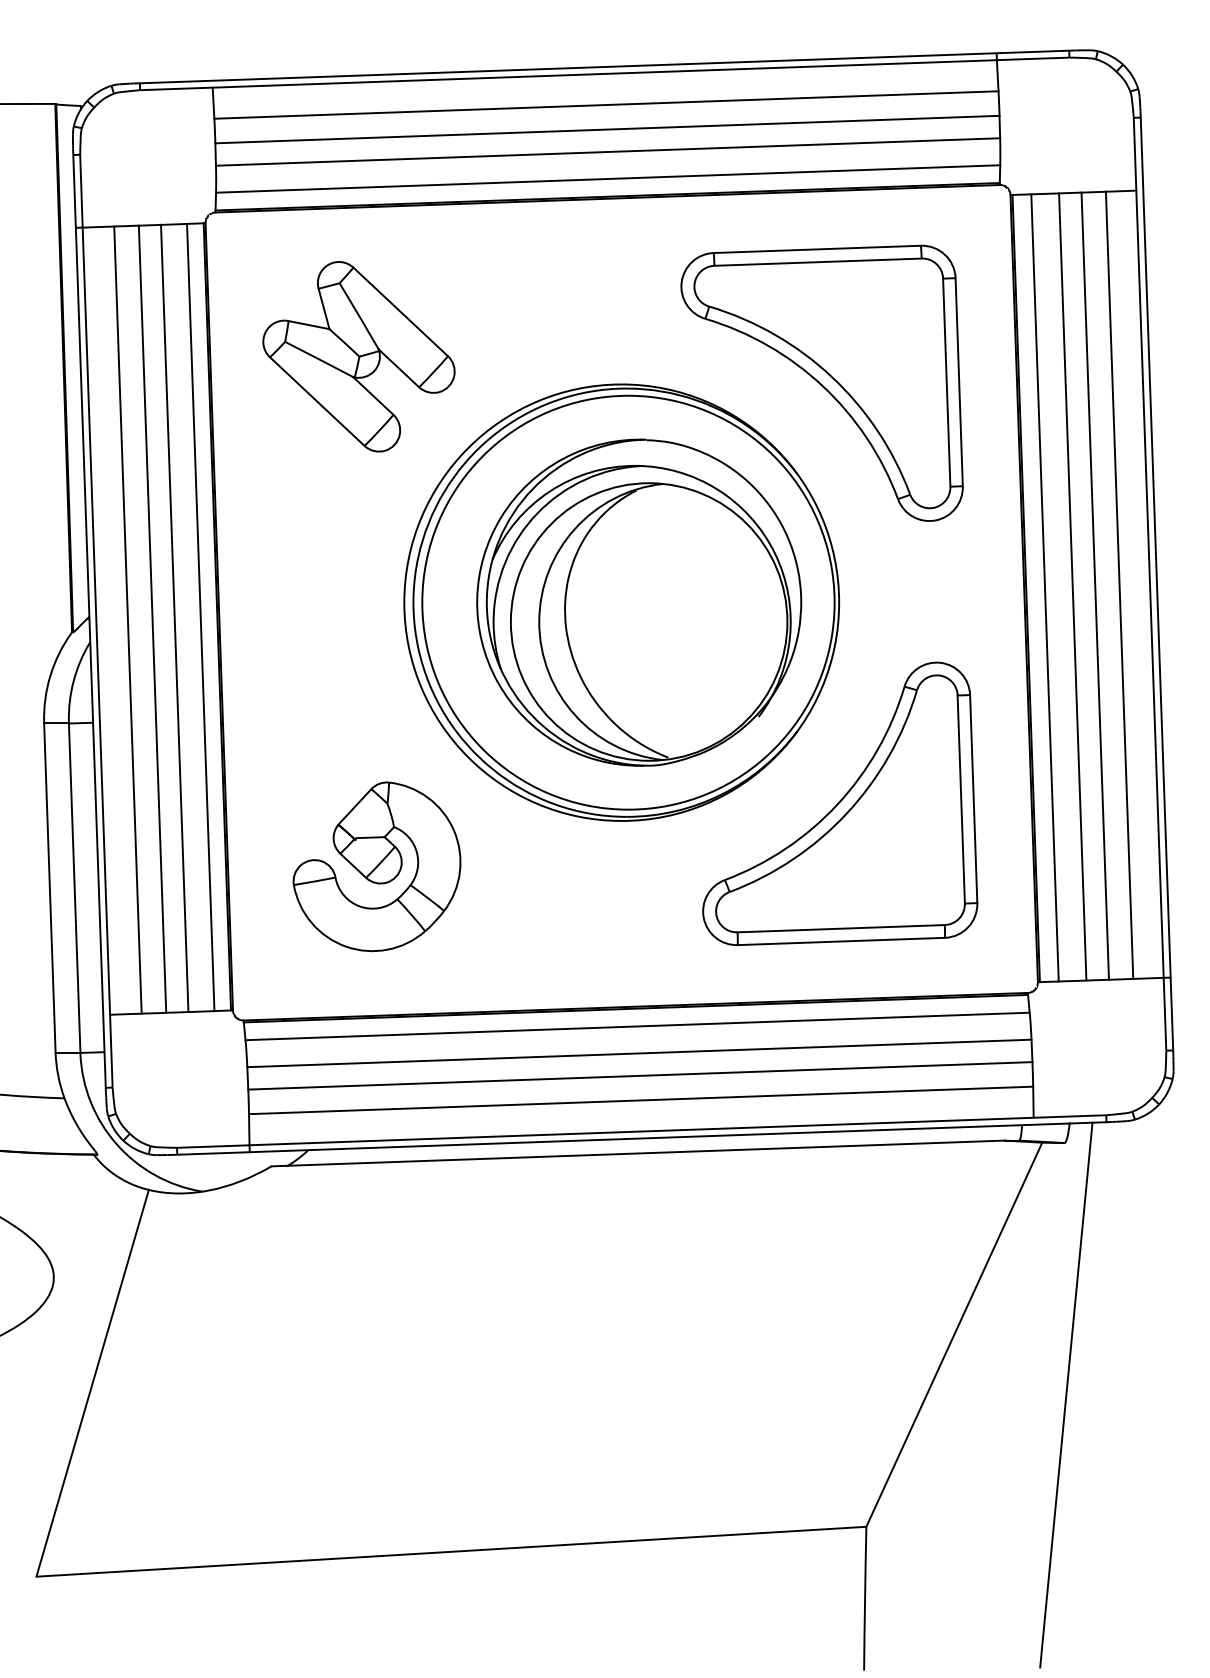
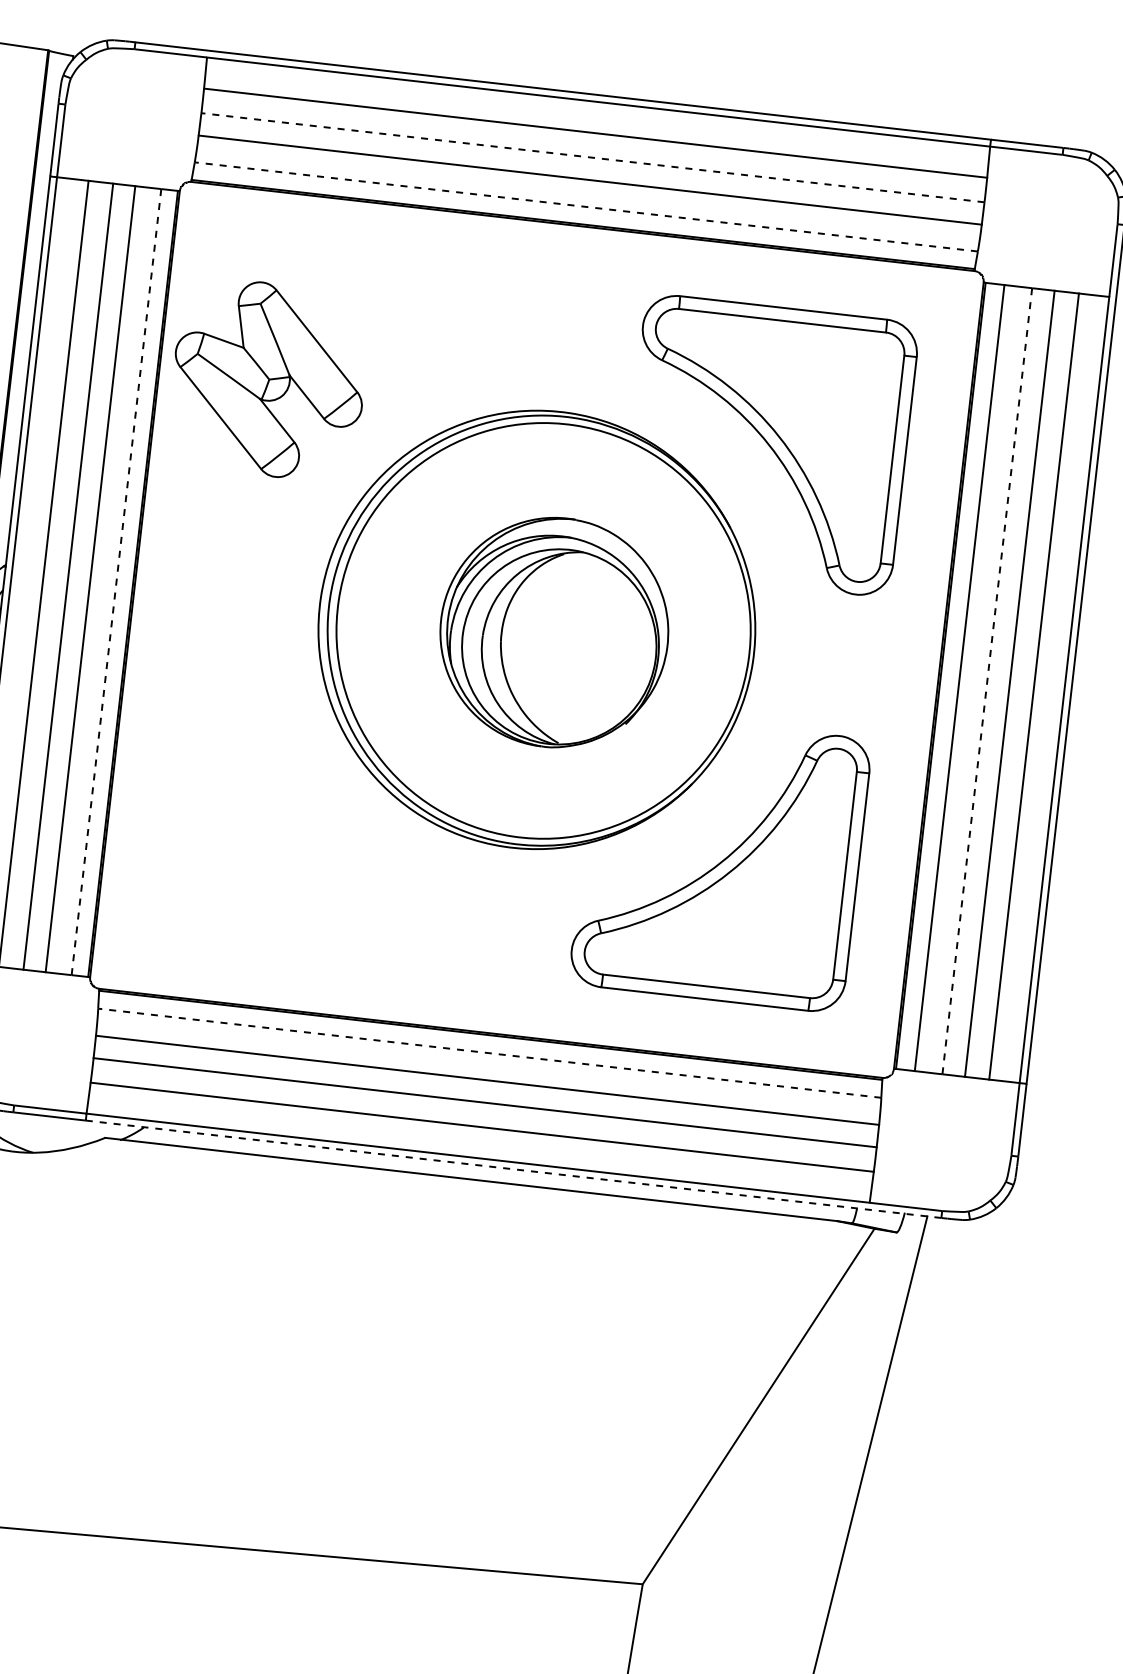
line: (606, 129) -> (592, 157), solid -> dashed
line: (607, 179) -> (585, 207), solid -> dashed
part: (358, 356) -> (268, 379), moved
line: (1072, 587) -> (986, 681), solid -> dashed
part: (639, 602) -> (554, 632), size x0.7
line: (200, 617) -> (116, 582), solid -> dashed
part: (376, 866) -> (254, 855), removed
line: (637, 1026) -> (489, 1053), solid -> dashed
line: (678, 1137) -> (513, 1169), solid -> dashed

